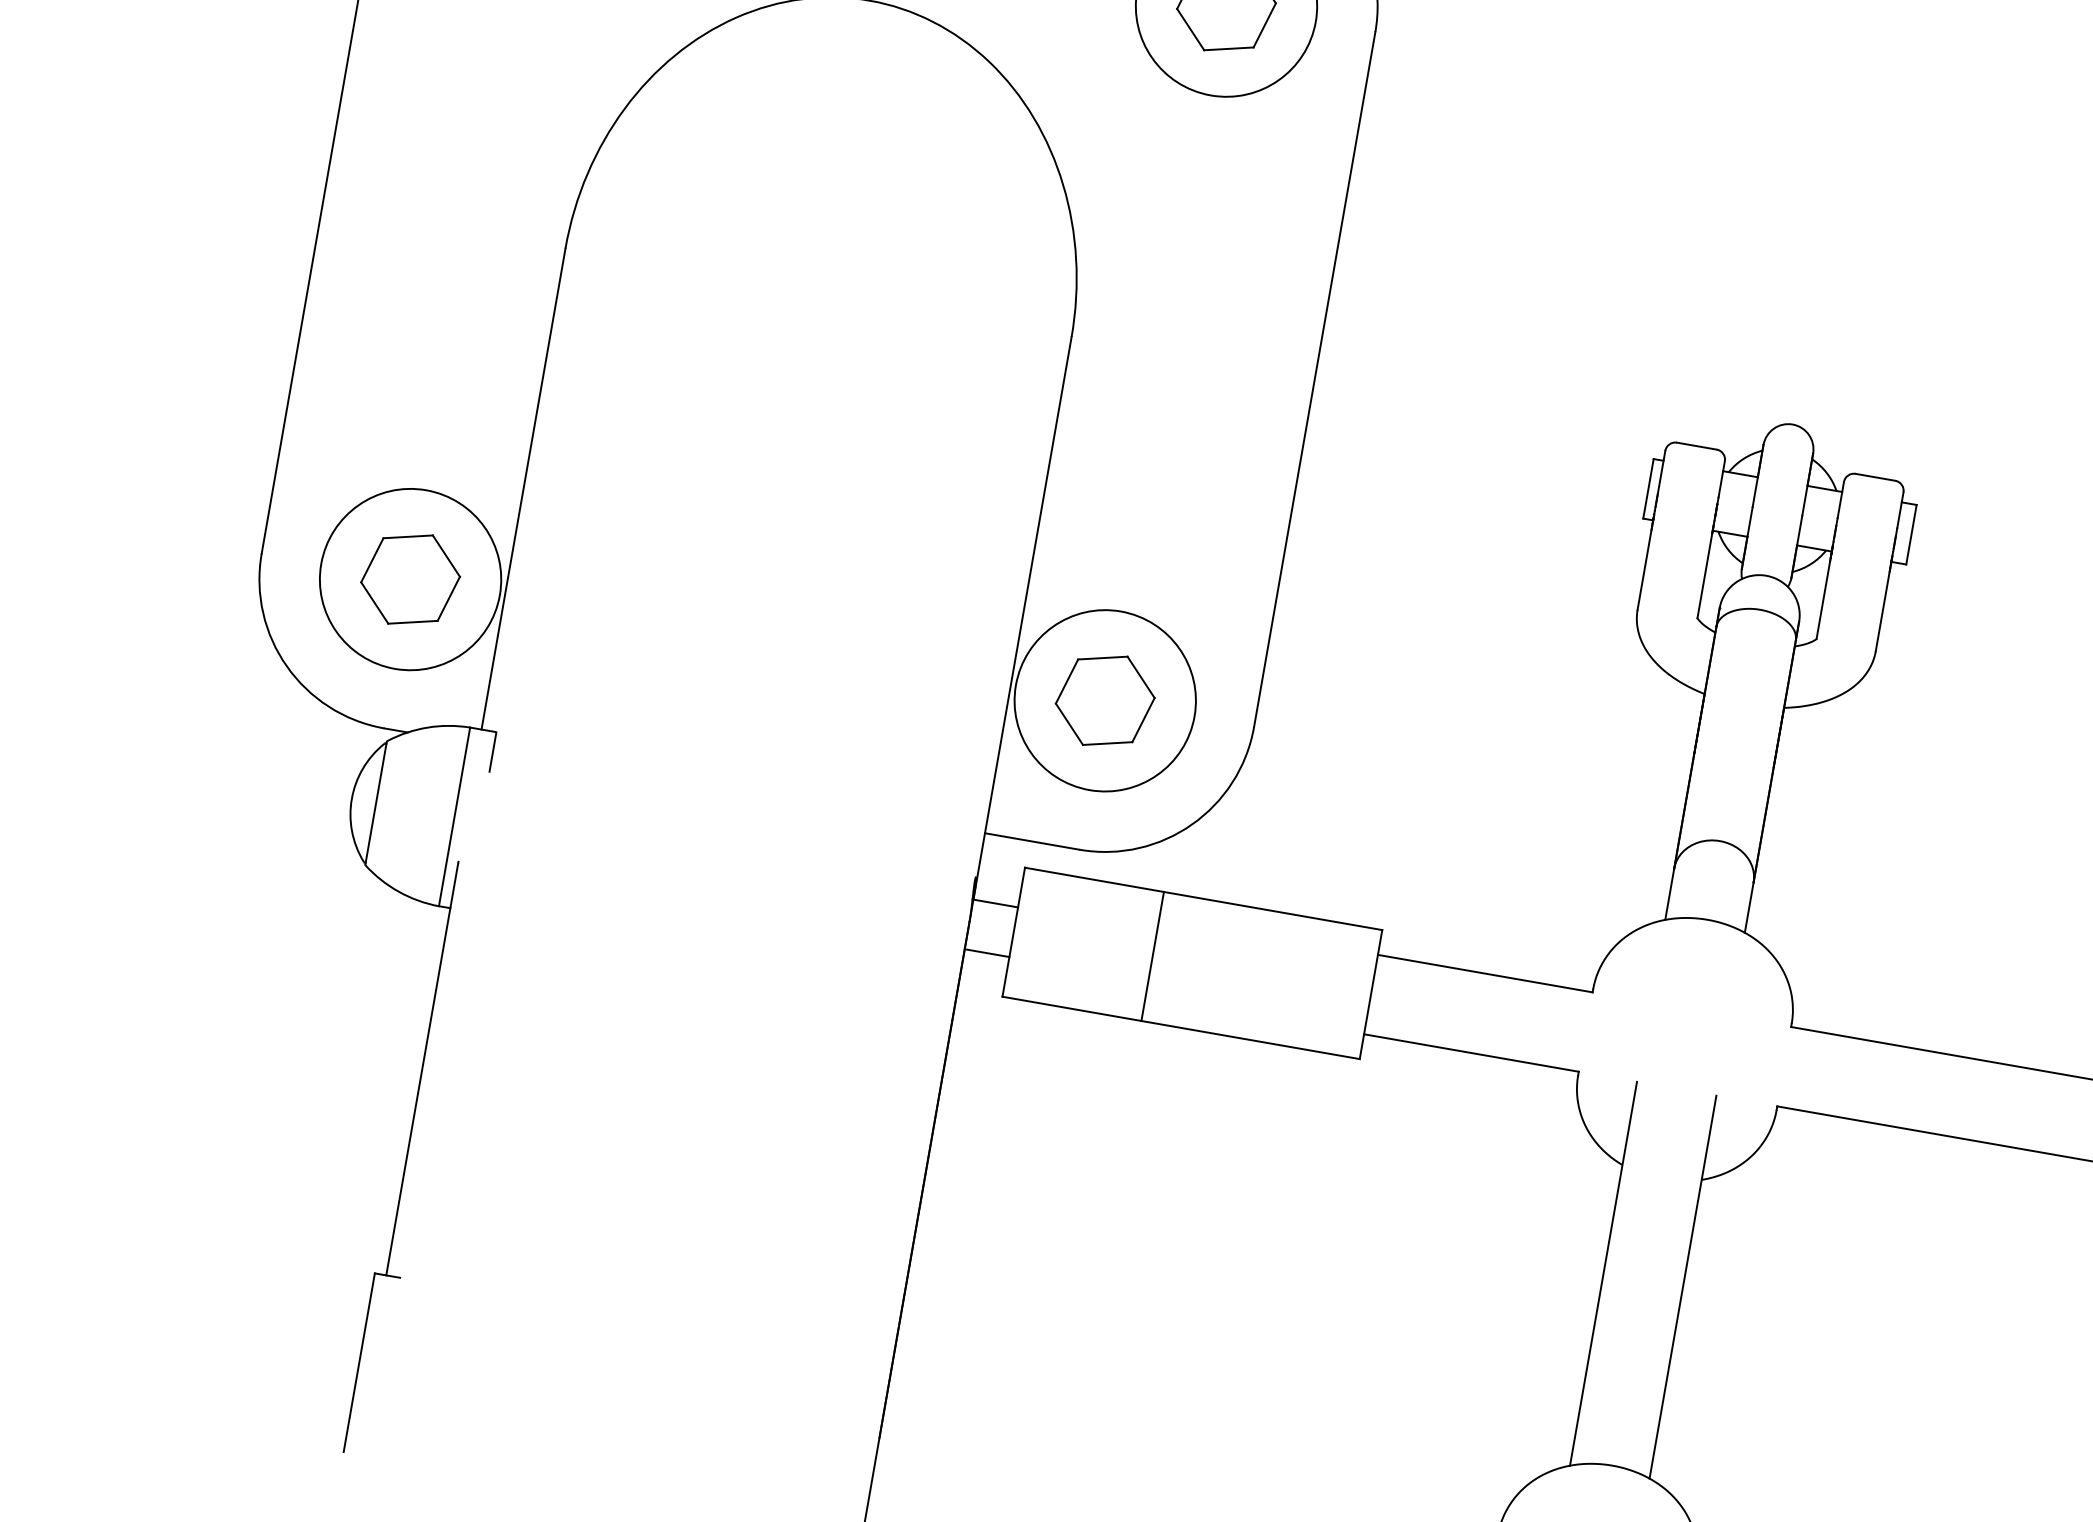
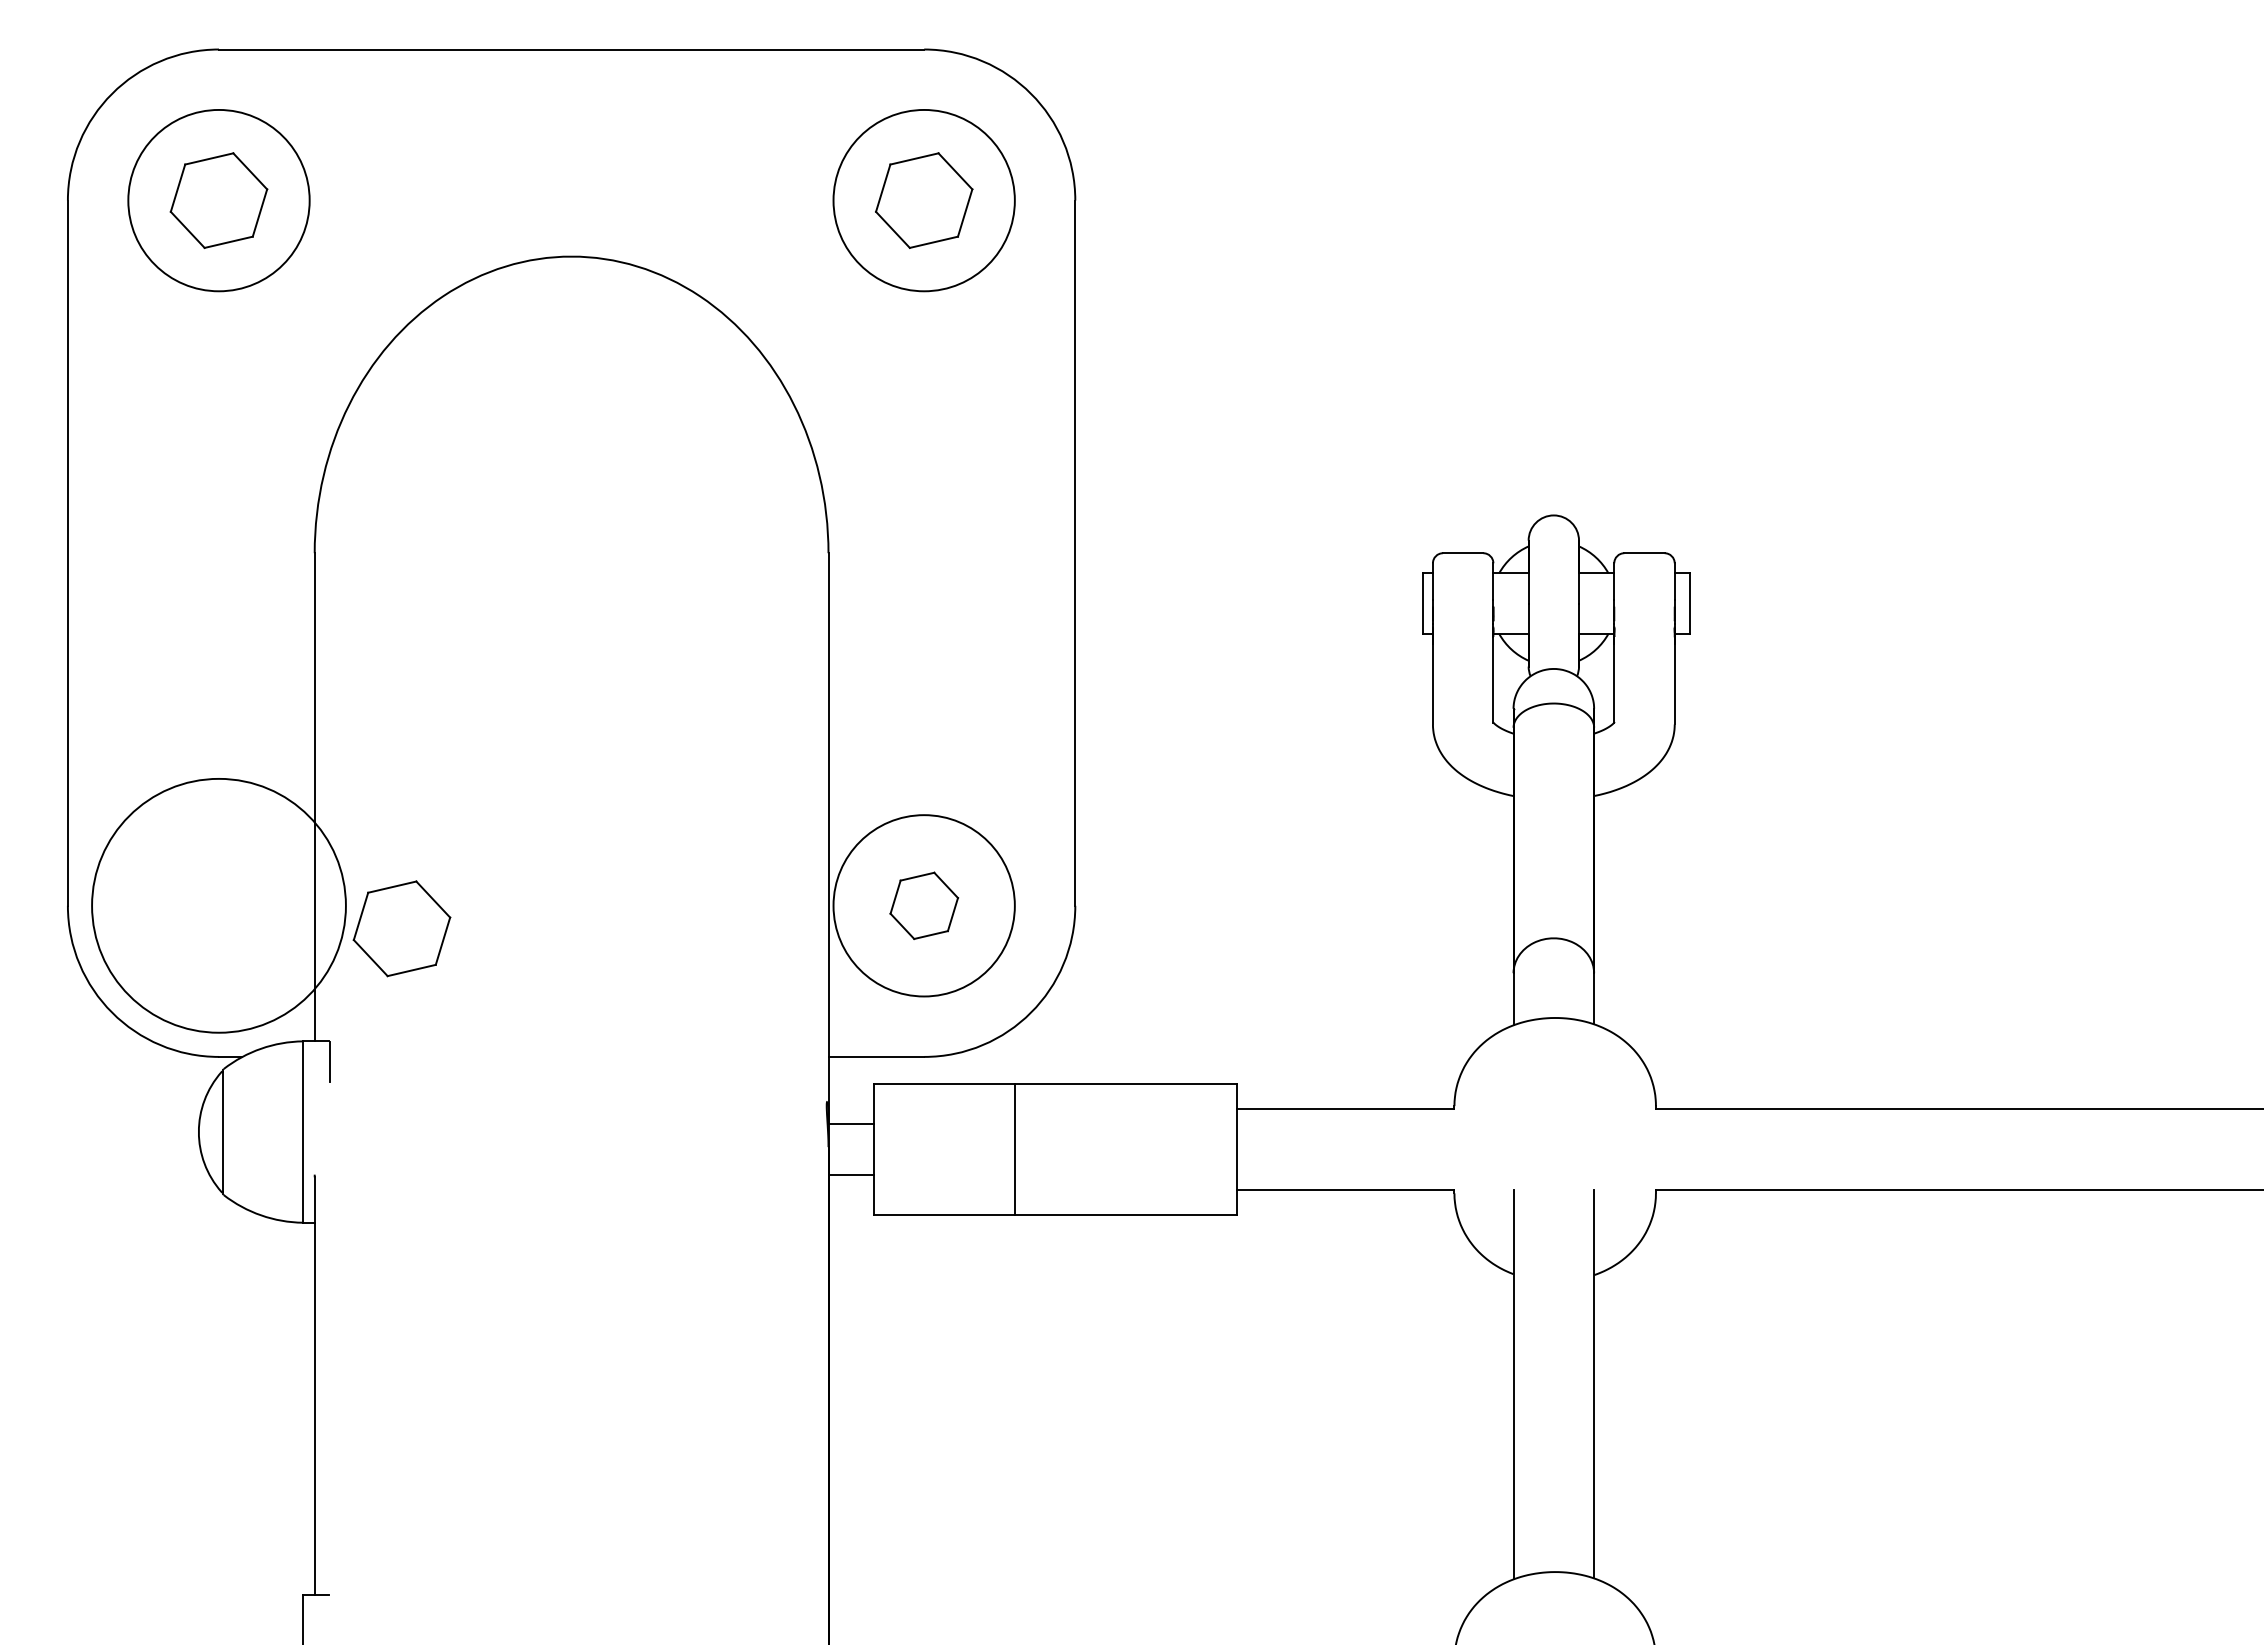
circle: (410, 579) -> (218, 905), size x1.4
part: (410, 579) -> (401, 928), moved
part: (1105, 700) -> (924, 905), size x0.7

